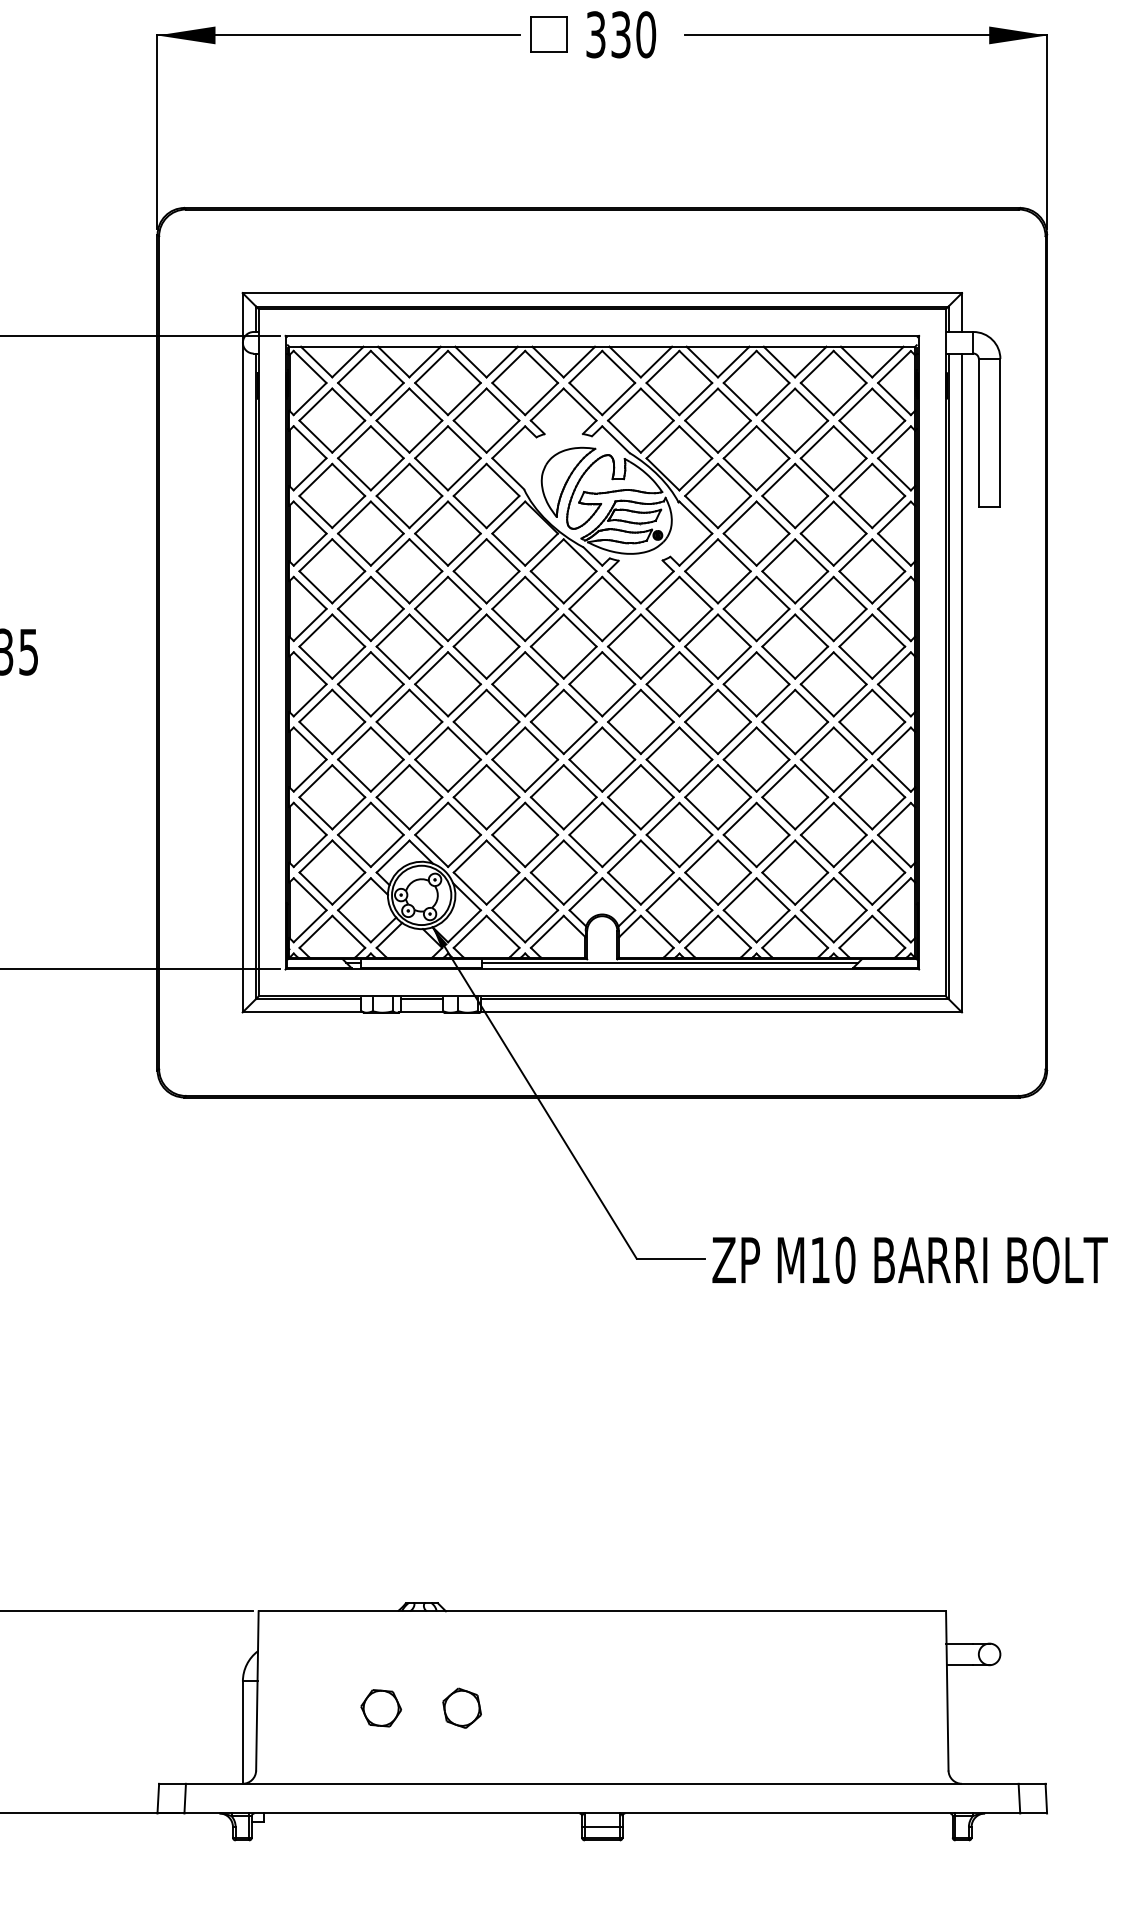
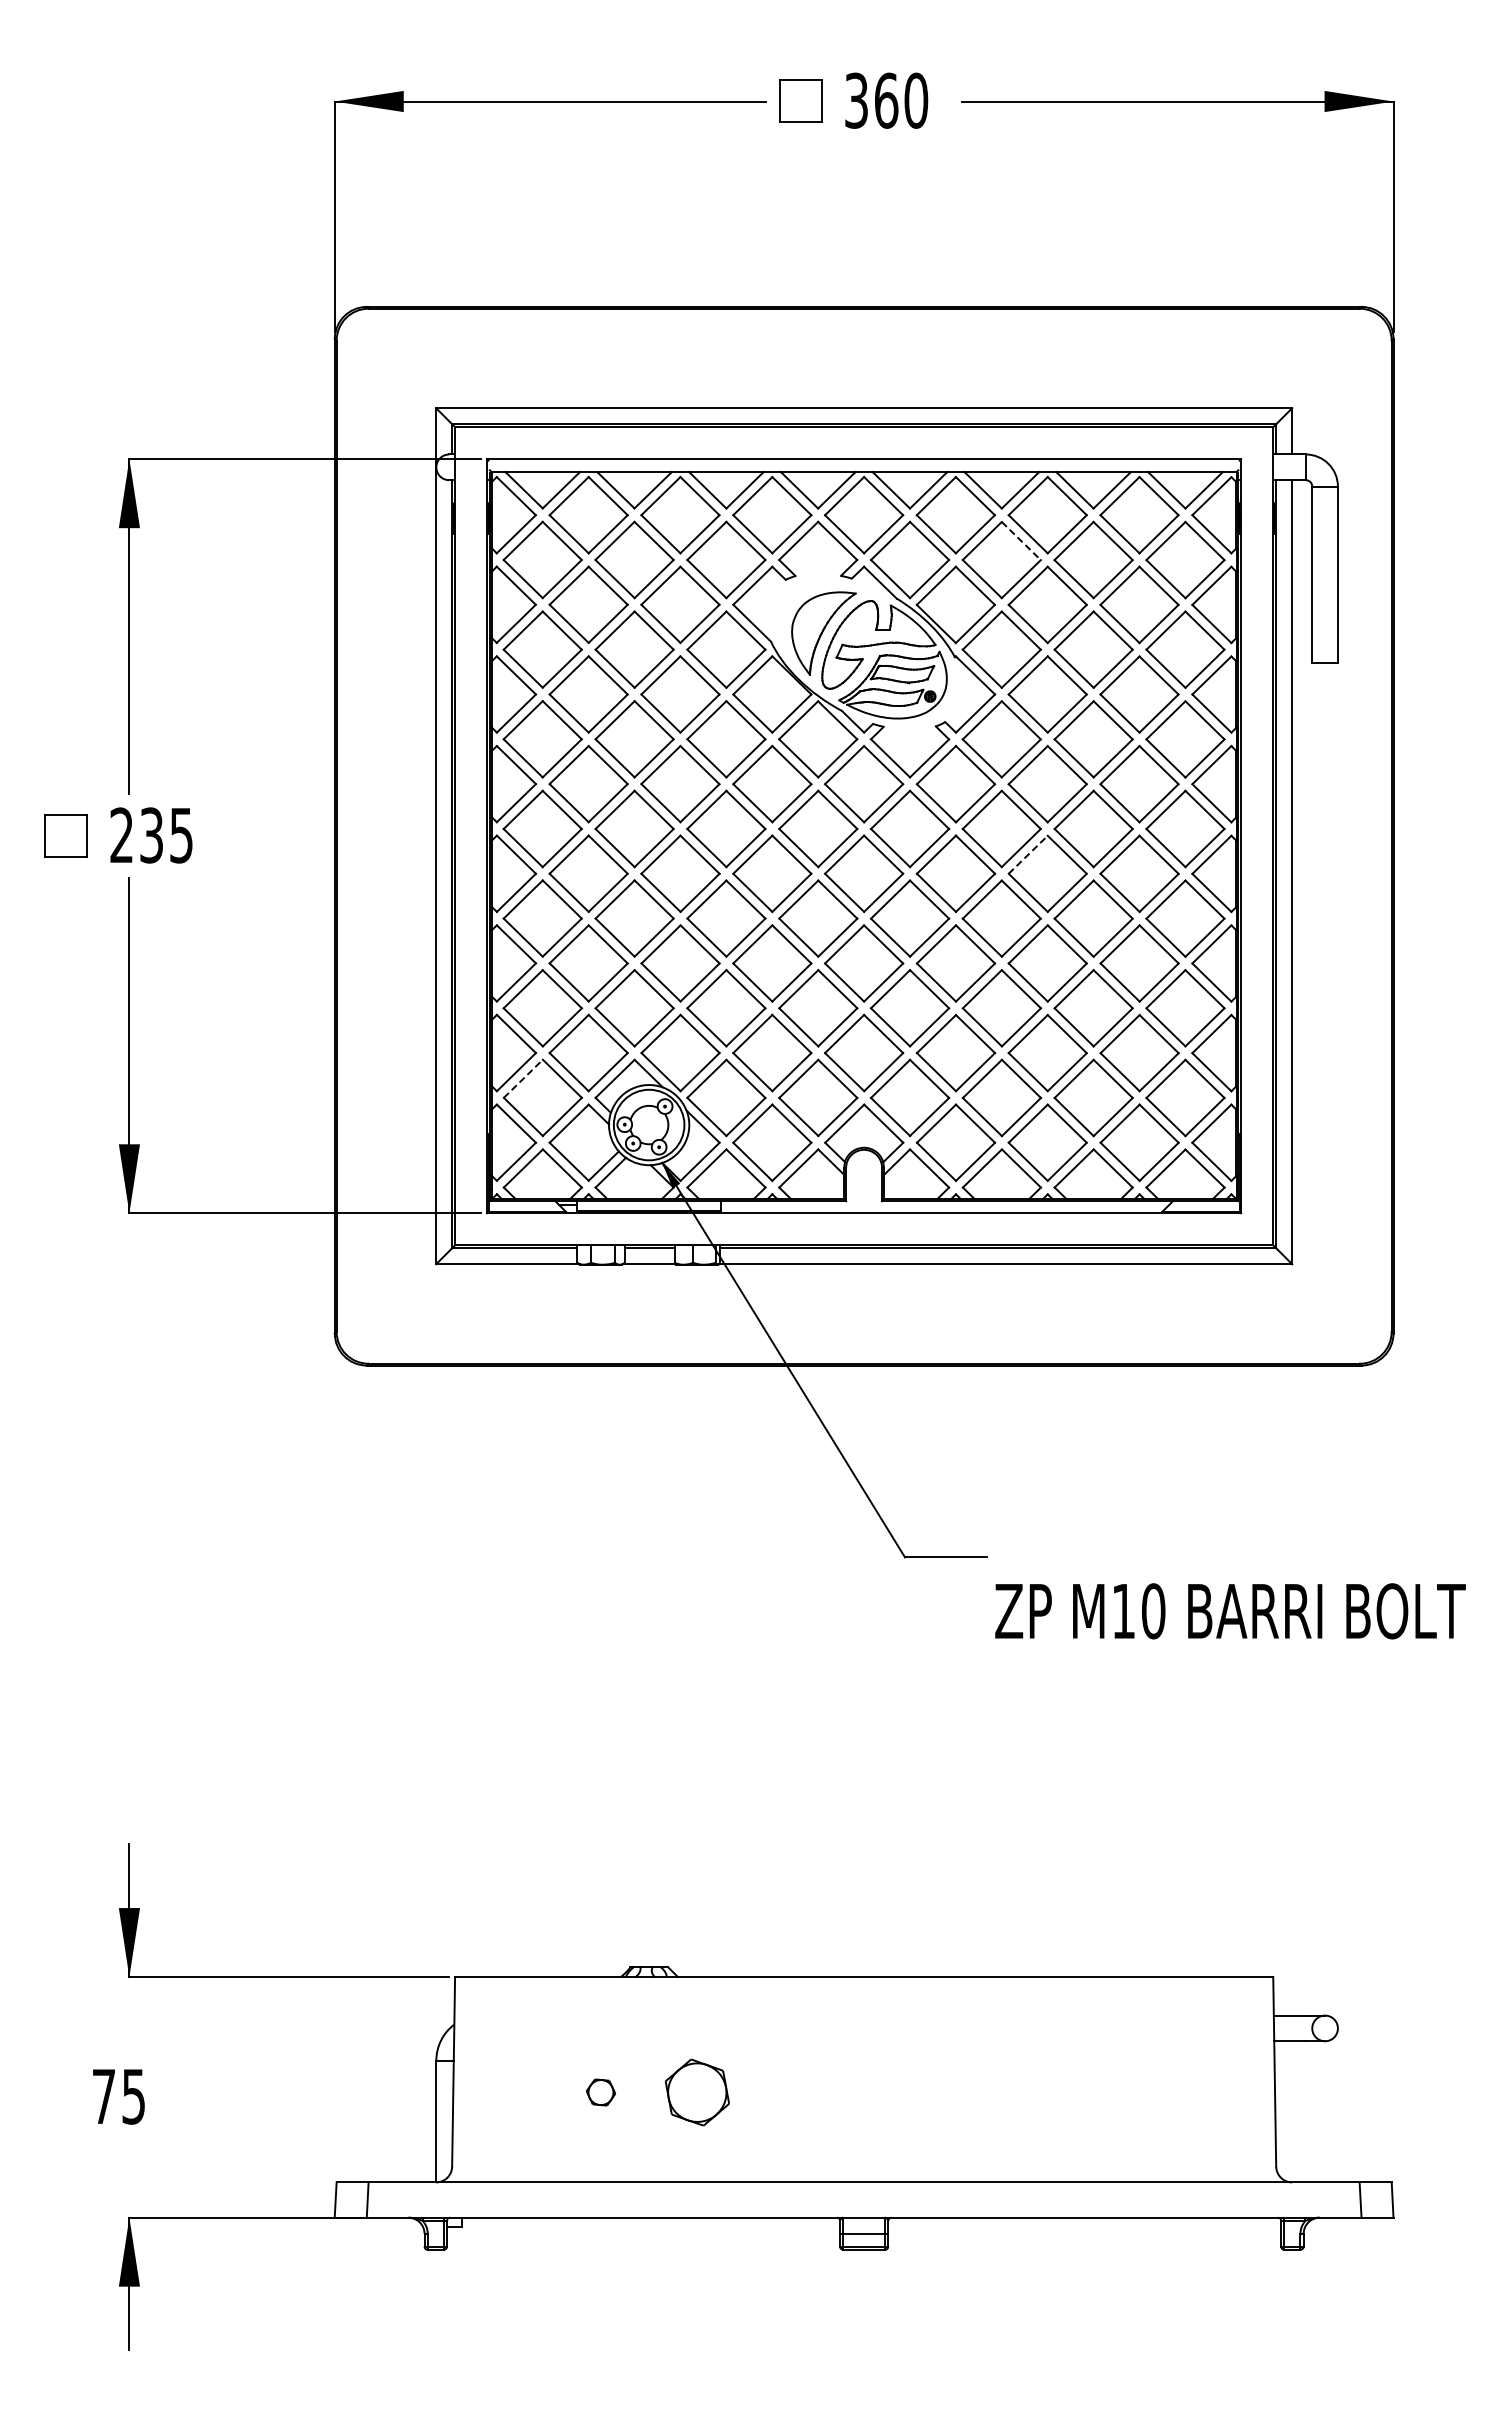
text: (621, 34) -> (886, 100), 330 -> 360
line: (734, 405) -> (1021, 541), solid -> dashed
line: (740, 668) -> (1028, 854), solid -> dashed
line: (316, 856) -> (523, 1078), solid -> dashed
line: (669, 962) -> (944, 1205), removed
text: (910, 1260) -> (1230, 1611), moved
part: (380, 1708) -> (600, 2092), size x0.6
part: (461, 1708) -> (696, 2092), size x1.4

